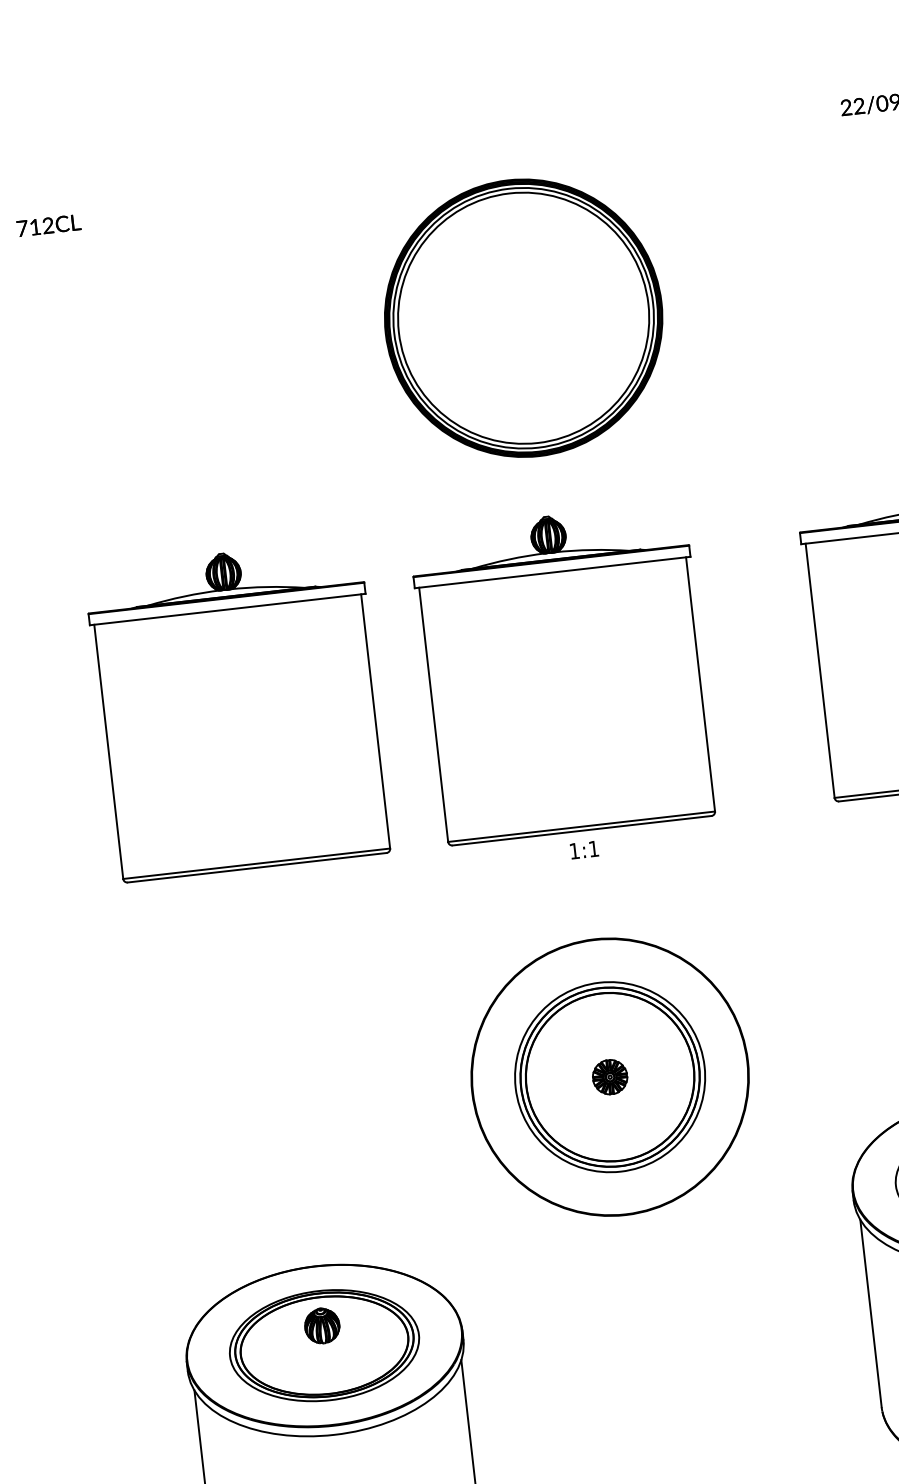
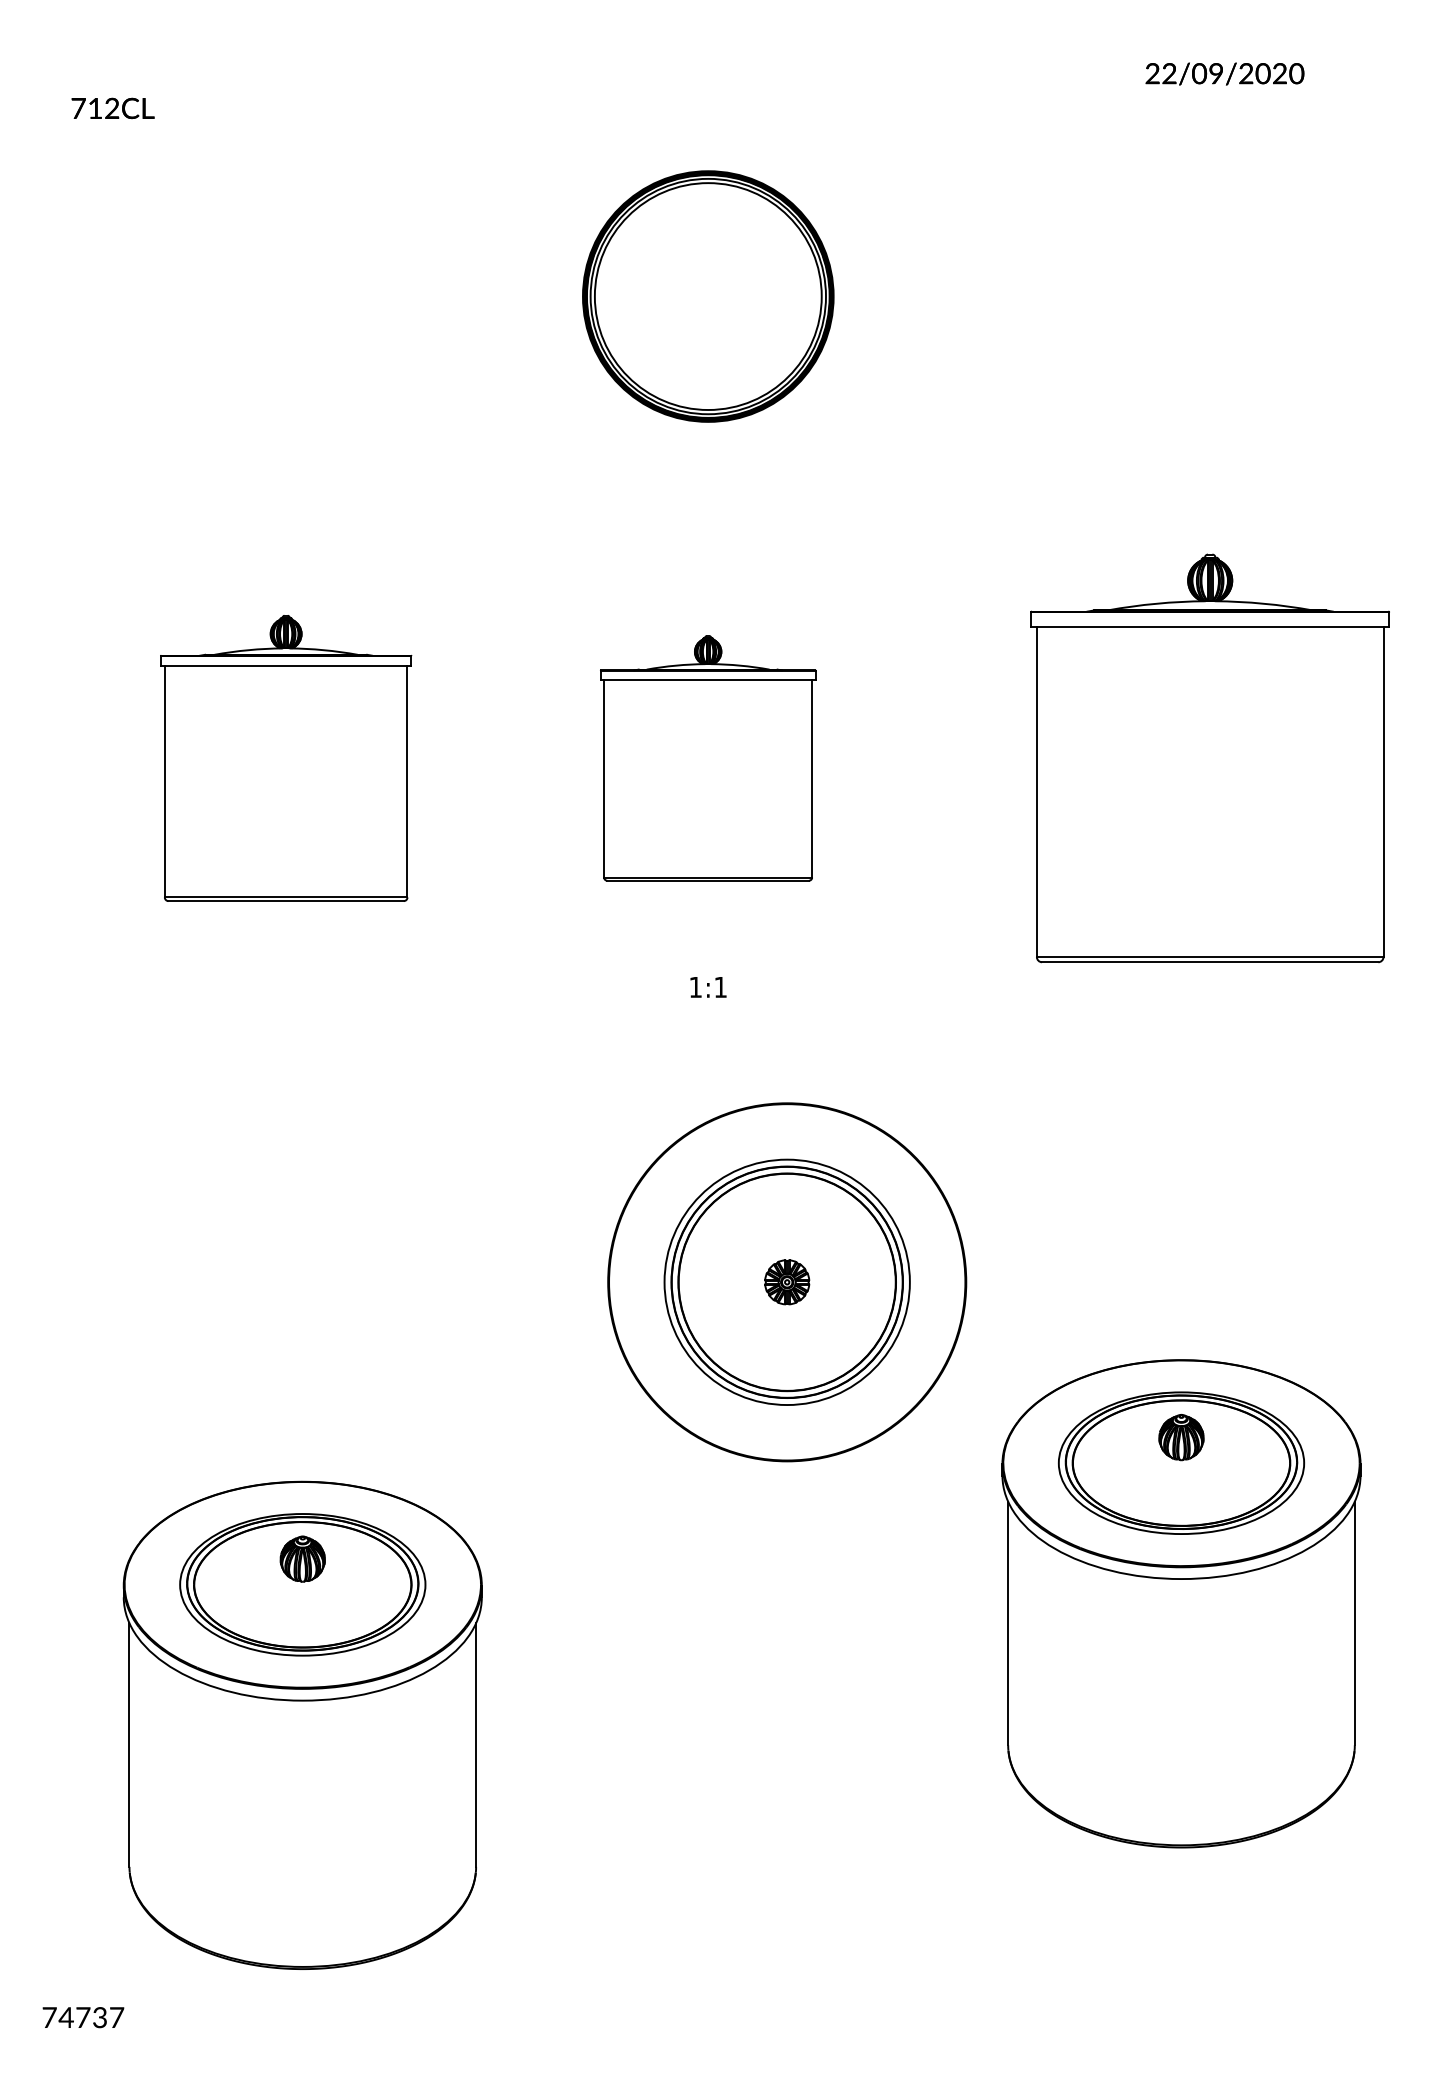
part: (523, 318) -> (708, 296), size x0.7
part: (563, 673) -> (707, 758), size x0.6
part: (238, 710) -> (285, 758), size x0.7
part: (610, 1077) -> (787, 1282), moved

